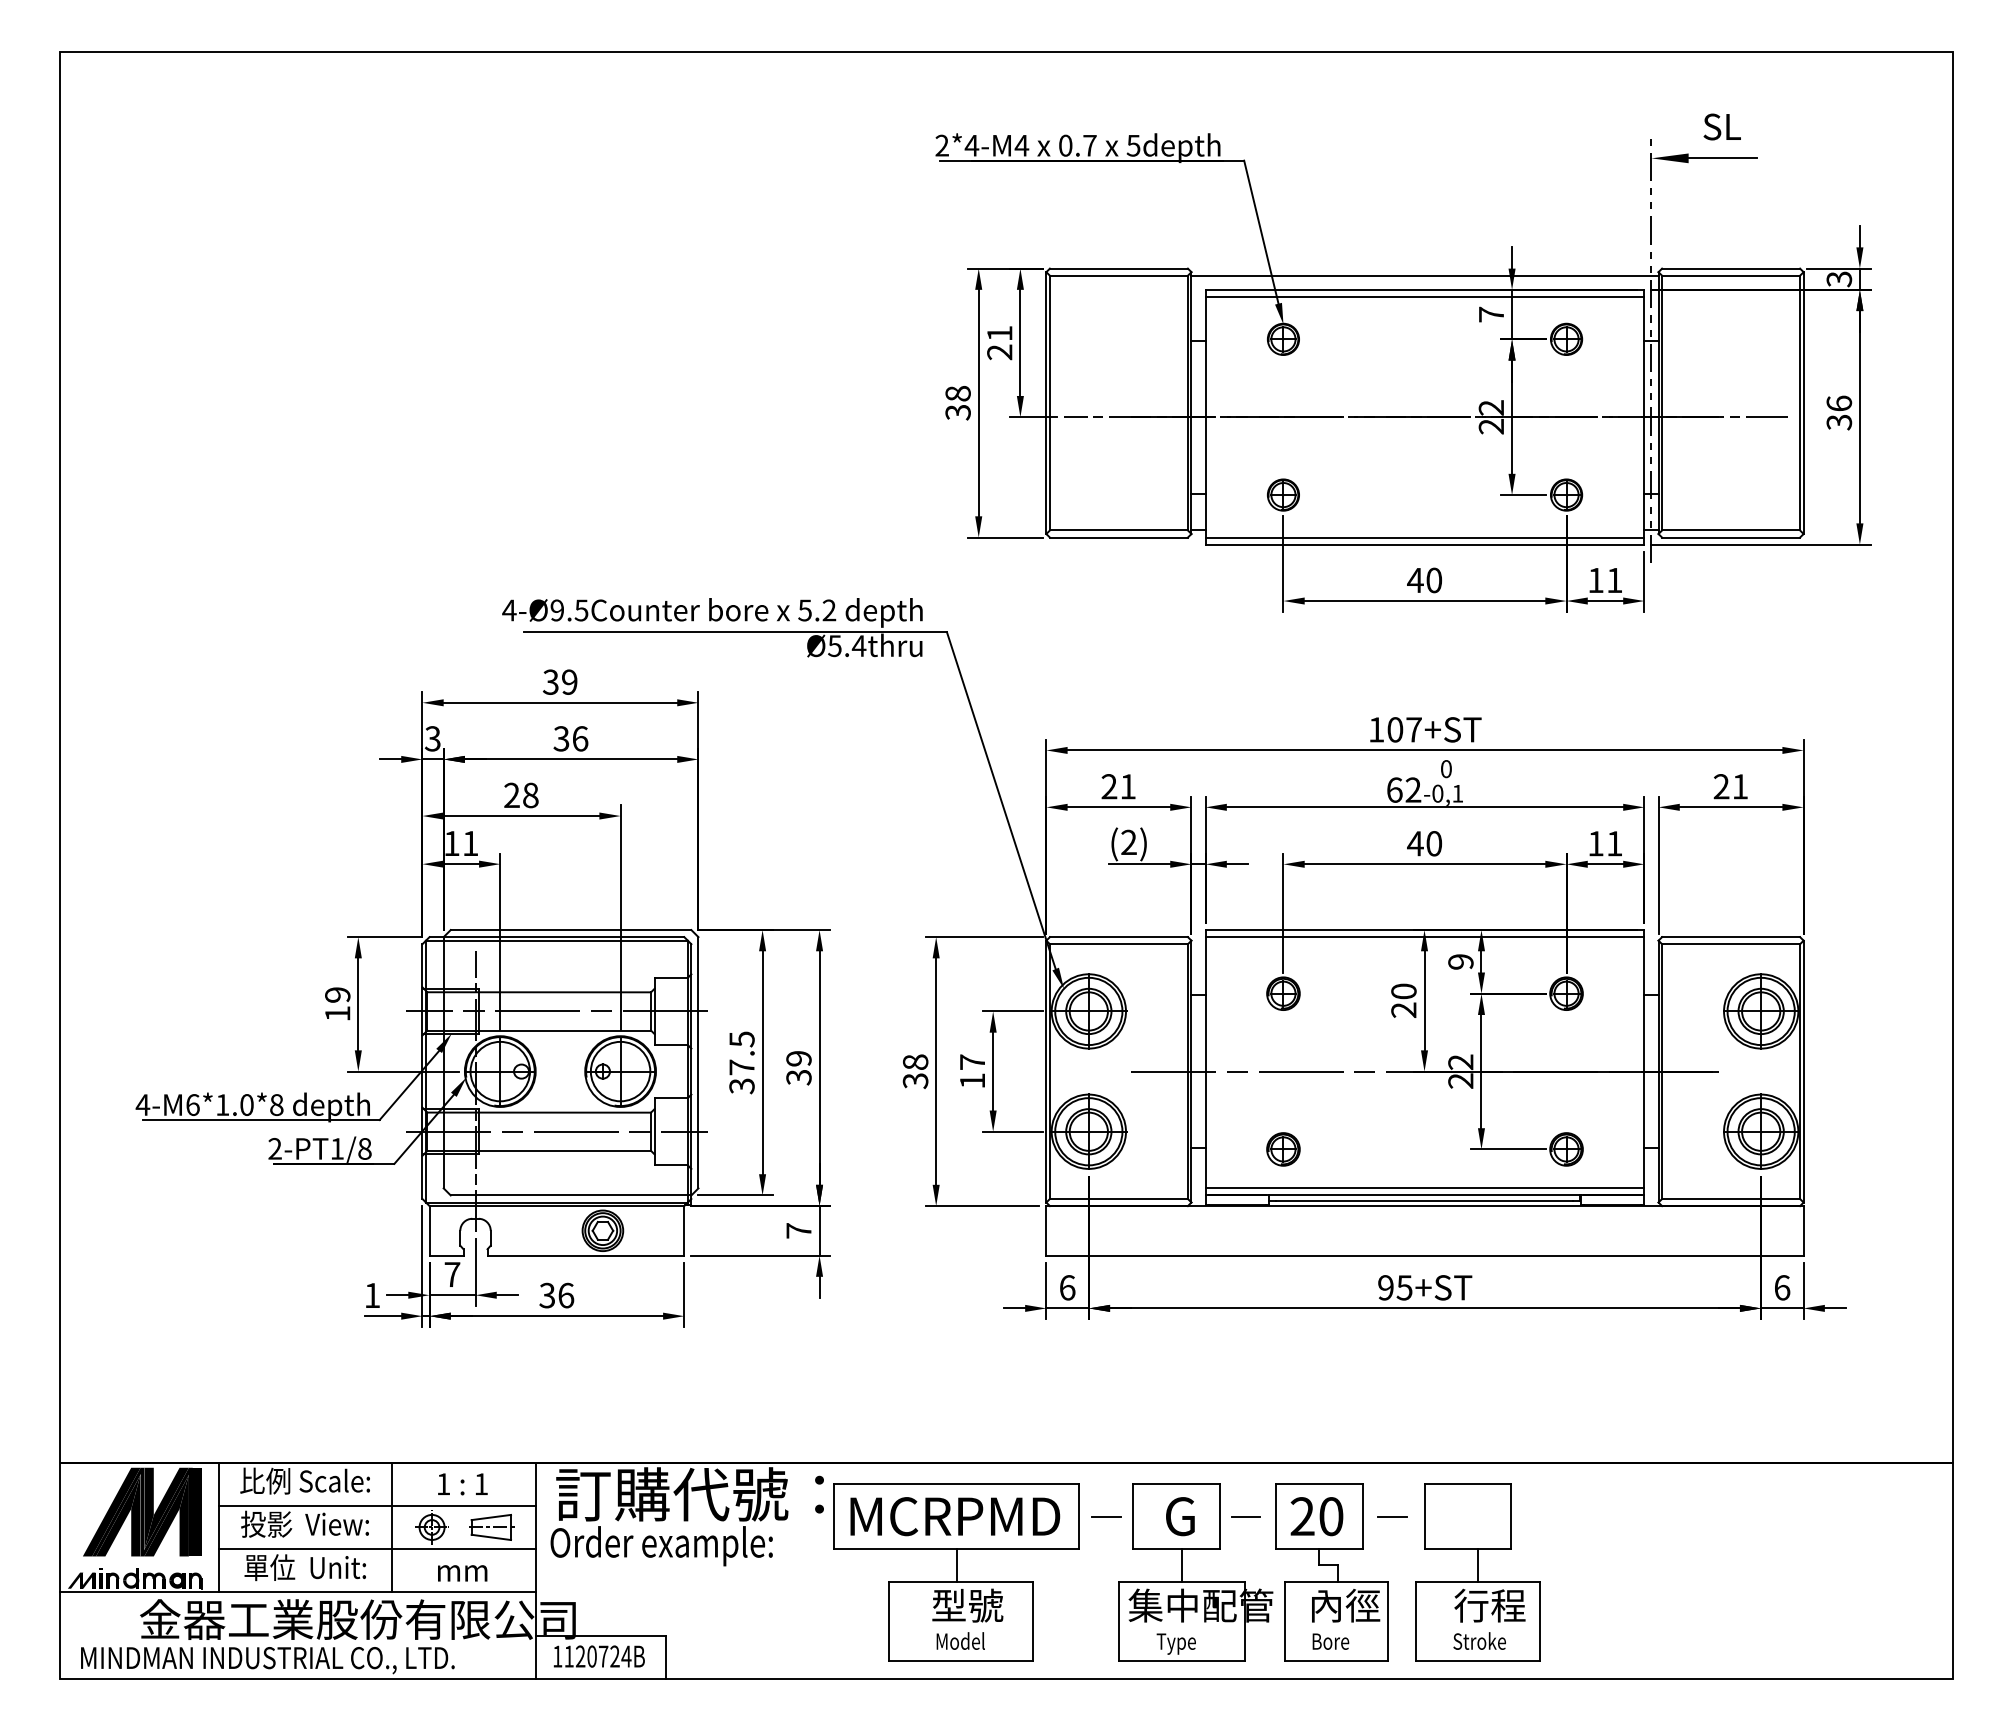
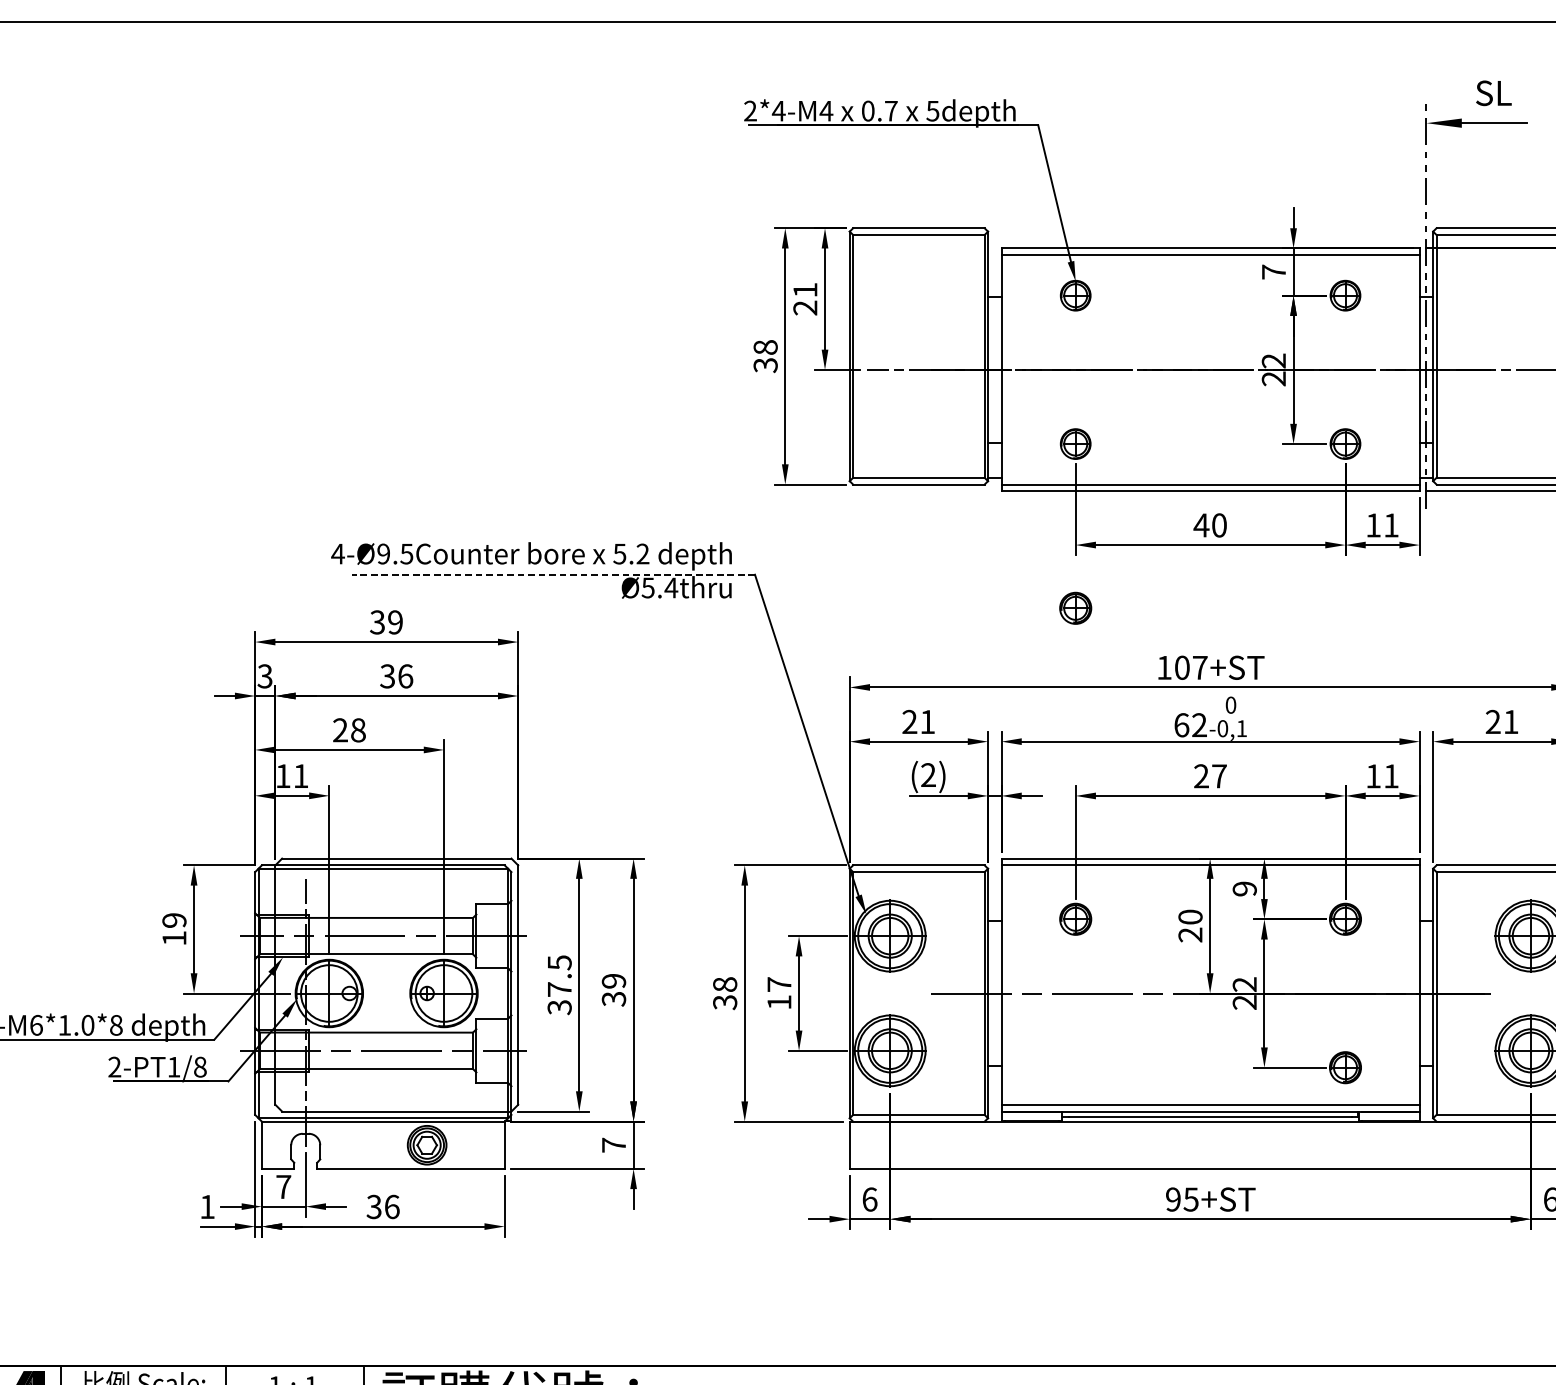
line: (1424, 275) -> (1210, 234), removed
line: (735, 632) -> (553, 575), solid -> dashed
text: (1424, 843) -> (1210, 776), 40 -> 27
part: (1283, 1149) -> (1075, 608), moved

